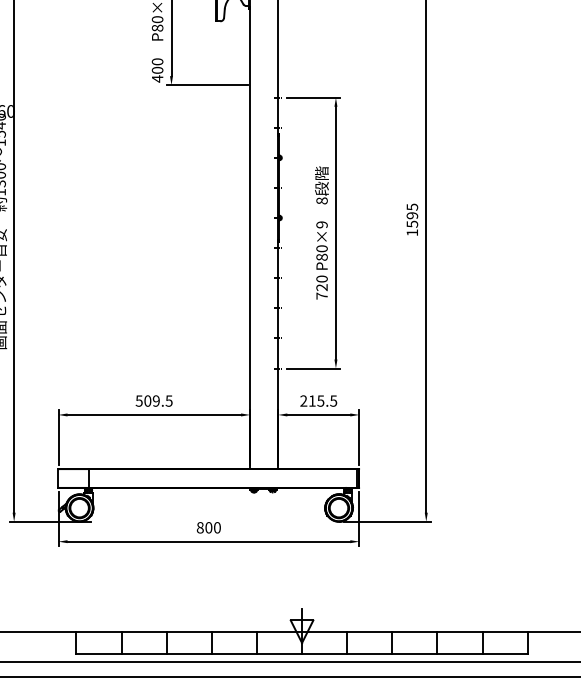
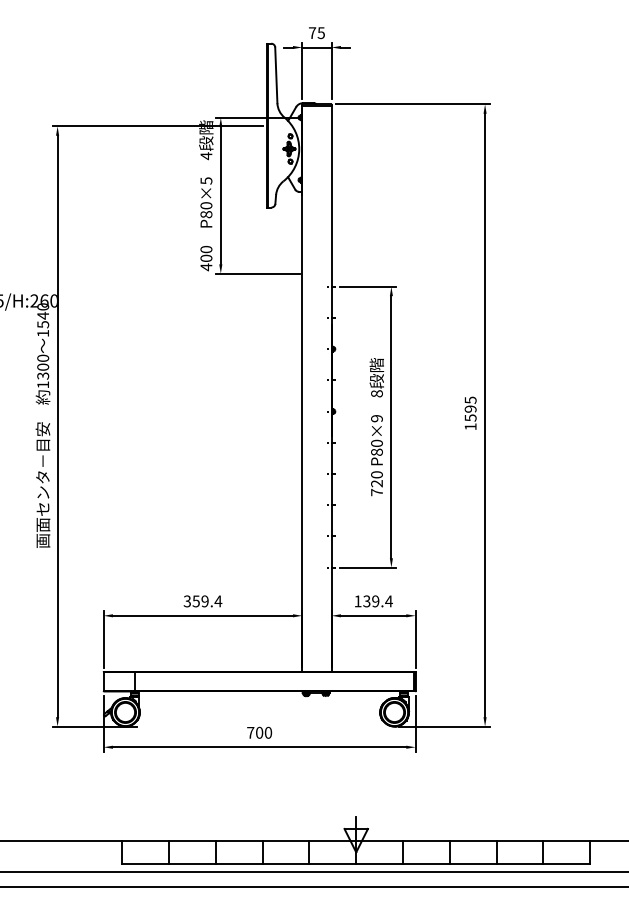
text: (154, 401) -> (203, 601), 509.5 -> 359.4
text: (318, 401) -> (373, 601), 215.5 -> 139.4
text: (200, 527) -> (250, 732), 800 -> 700

